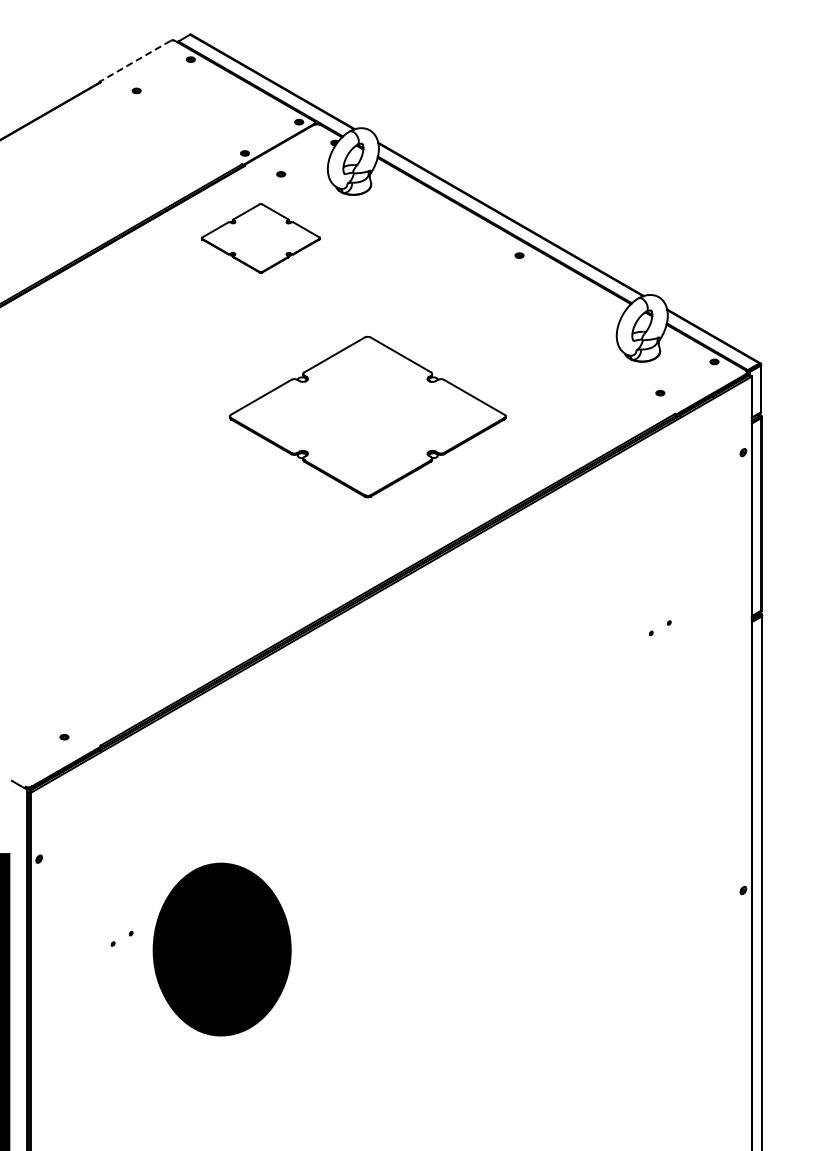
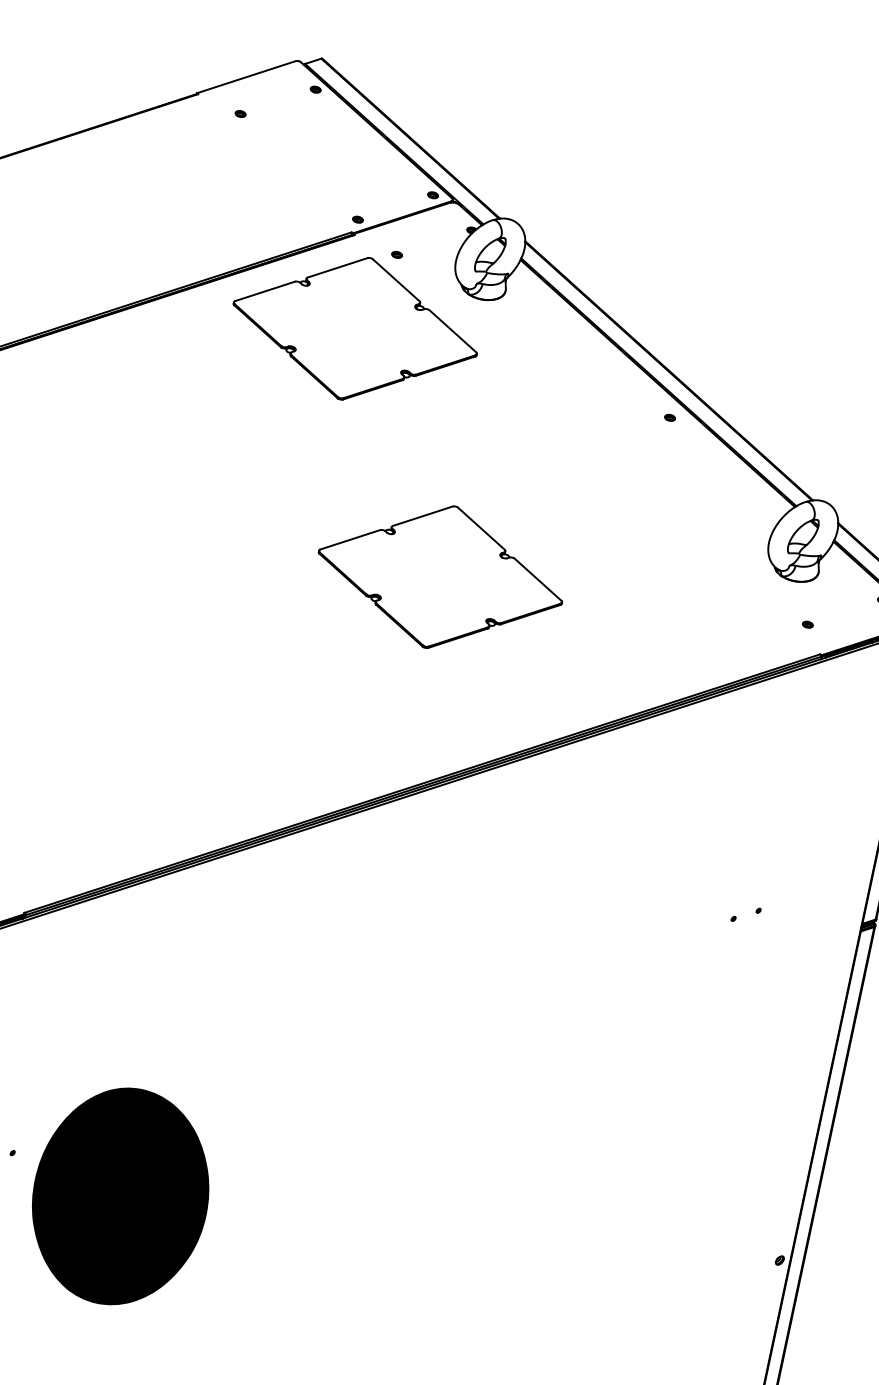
line: (134, 61) -> (245, 77), dashed -> solid
part: (260, 238) -> (354, 328), size x1.67
part: (367, 416) -> (440, 576), size x0.71

